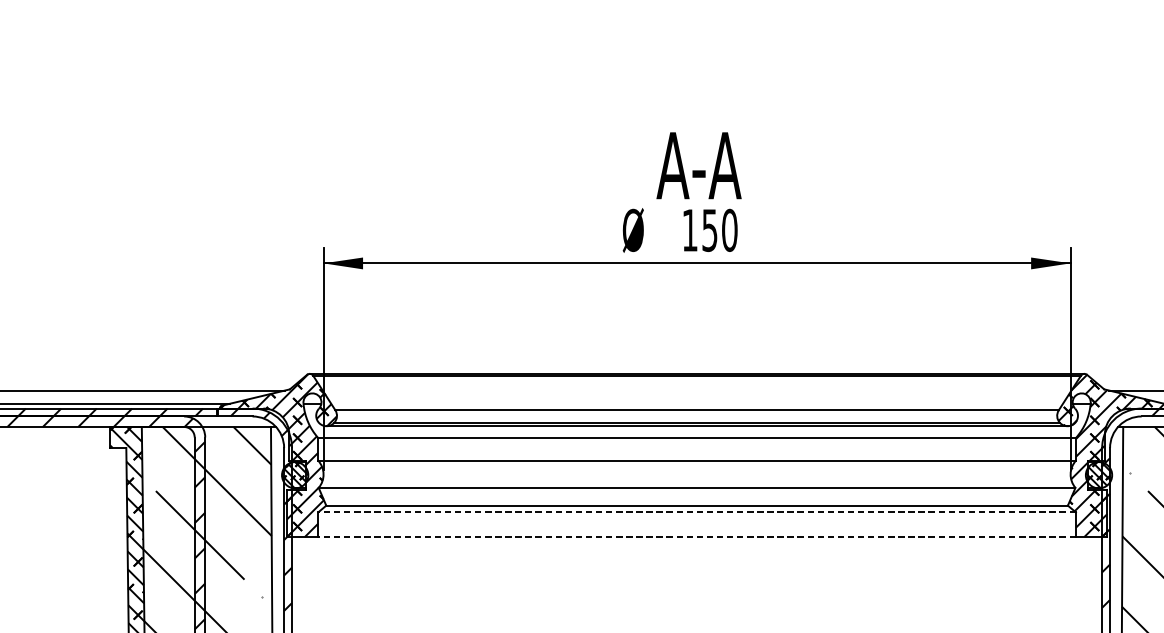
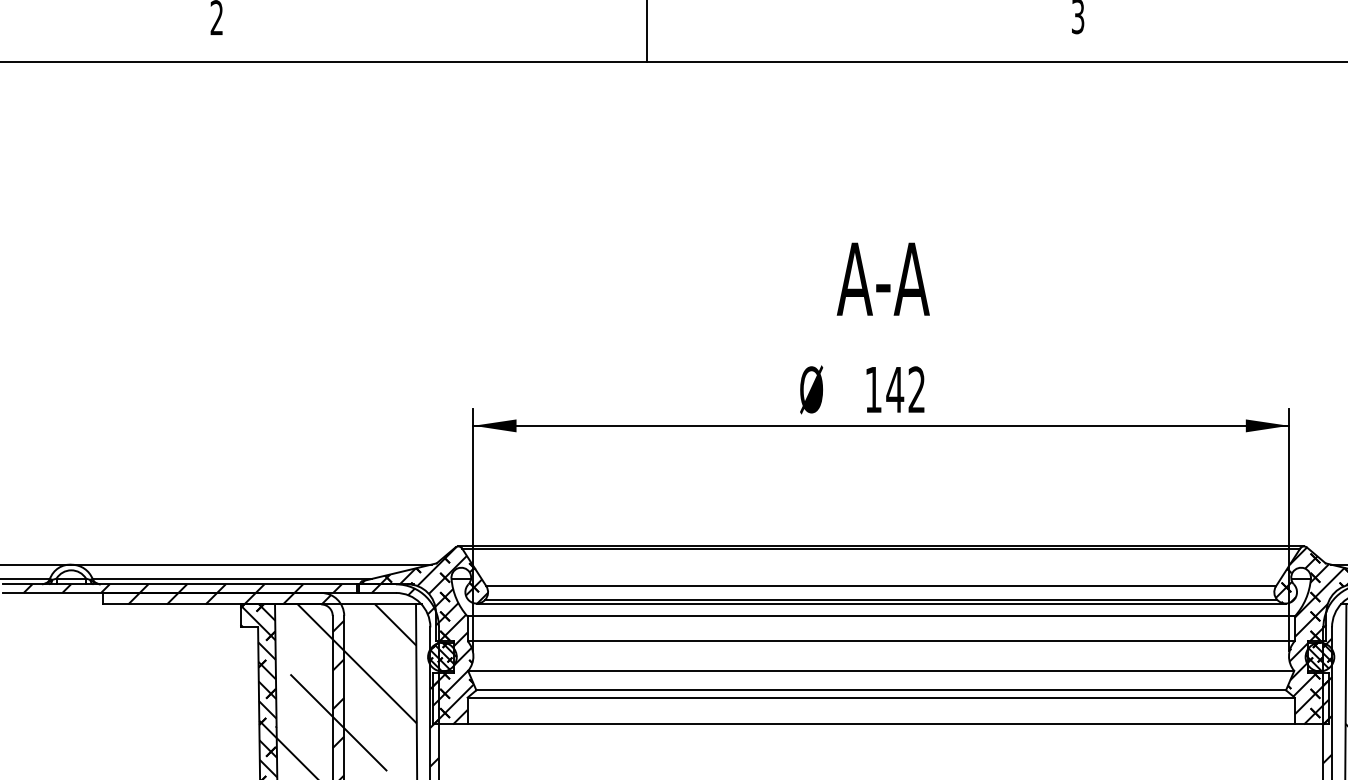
text: (698, 165) -> (882, 278), moved
text: (719, 230) -> (905, 389), 150 -> 142
line: (697, 512) -> (881, 697), dashed -> solid
line: (697, 536) -> (881, 724), dashed -> solid

